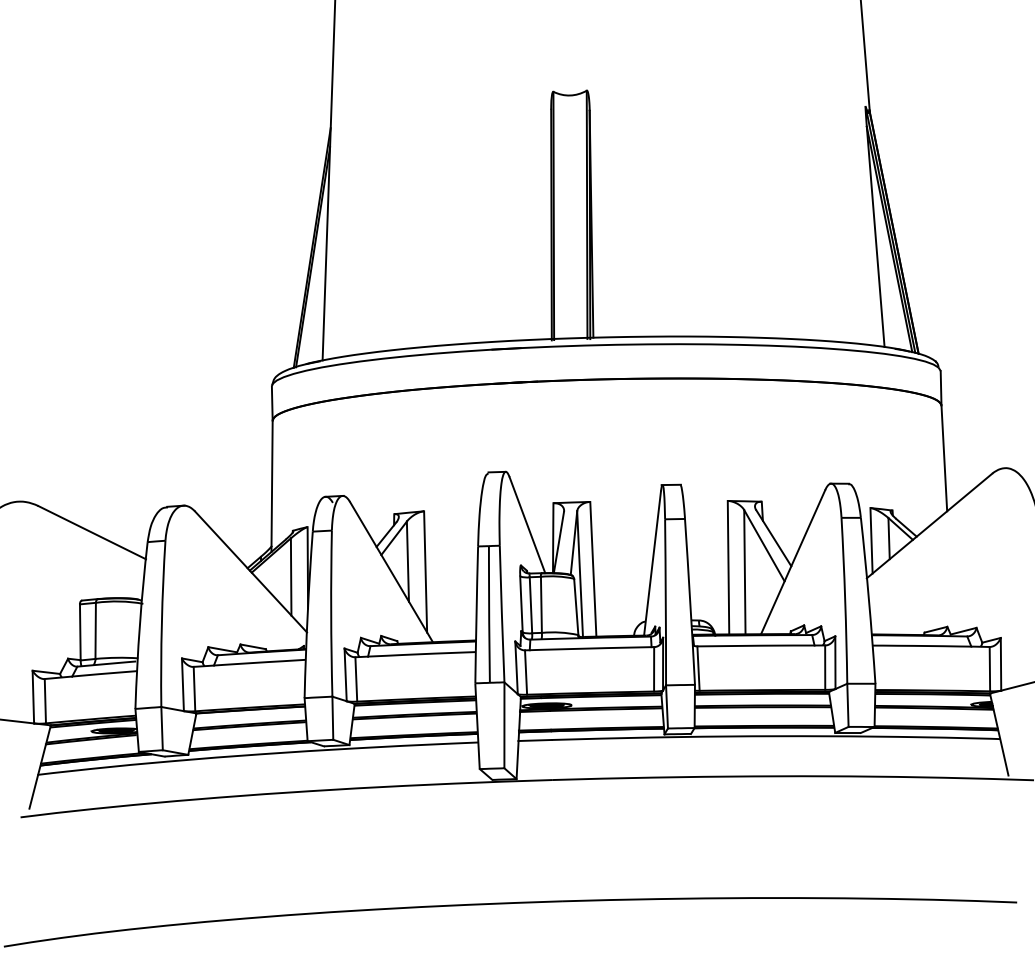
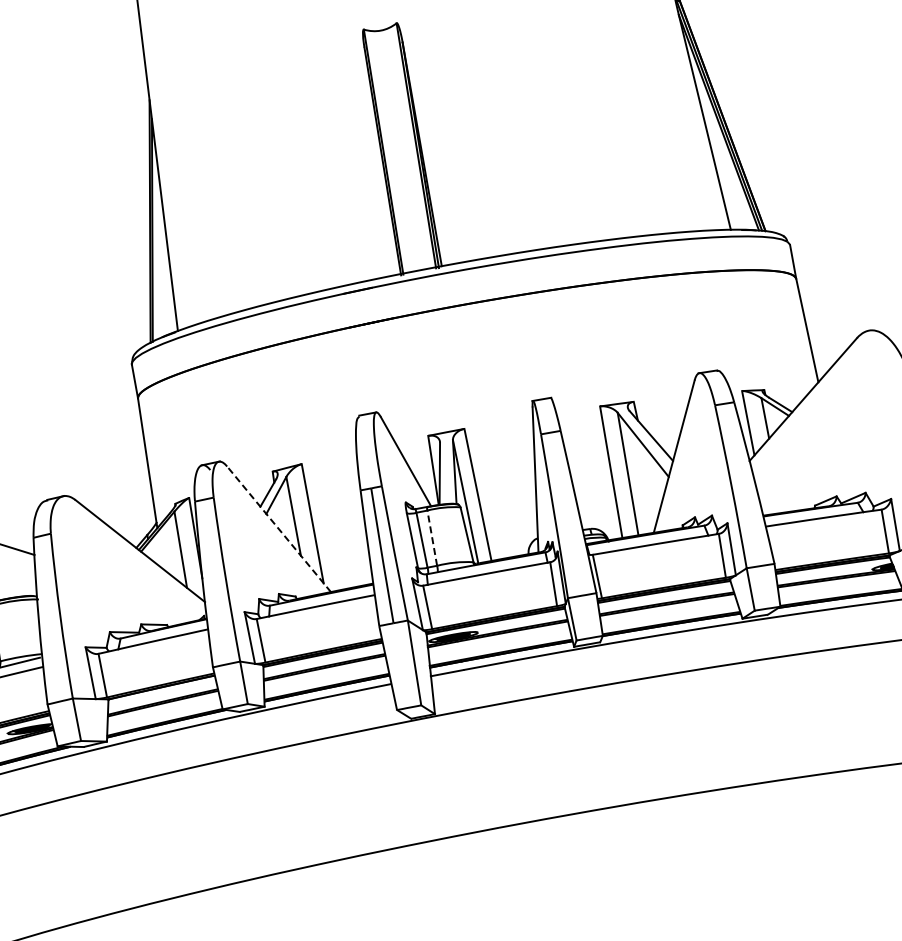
line: (391, 572) -> (279, 529), solid -> dashed
line: (541, 604) -> (432, 537), solid -> dashed

